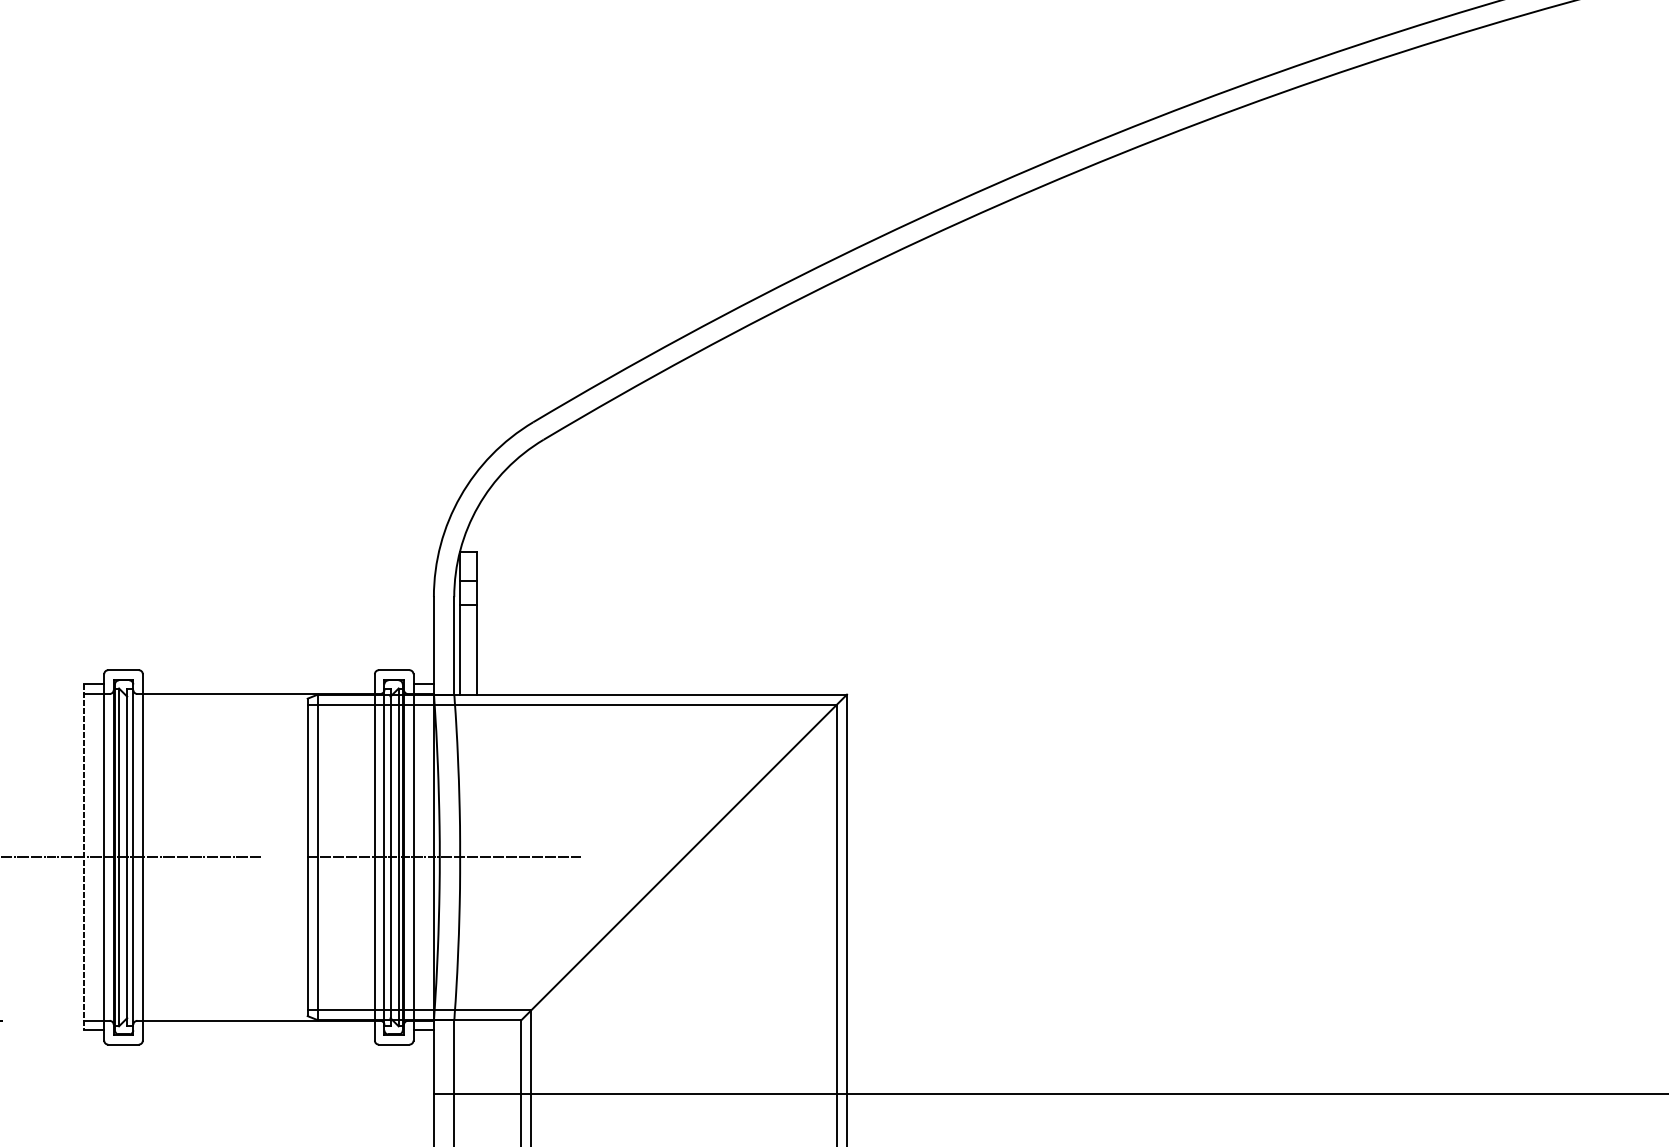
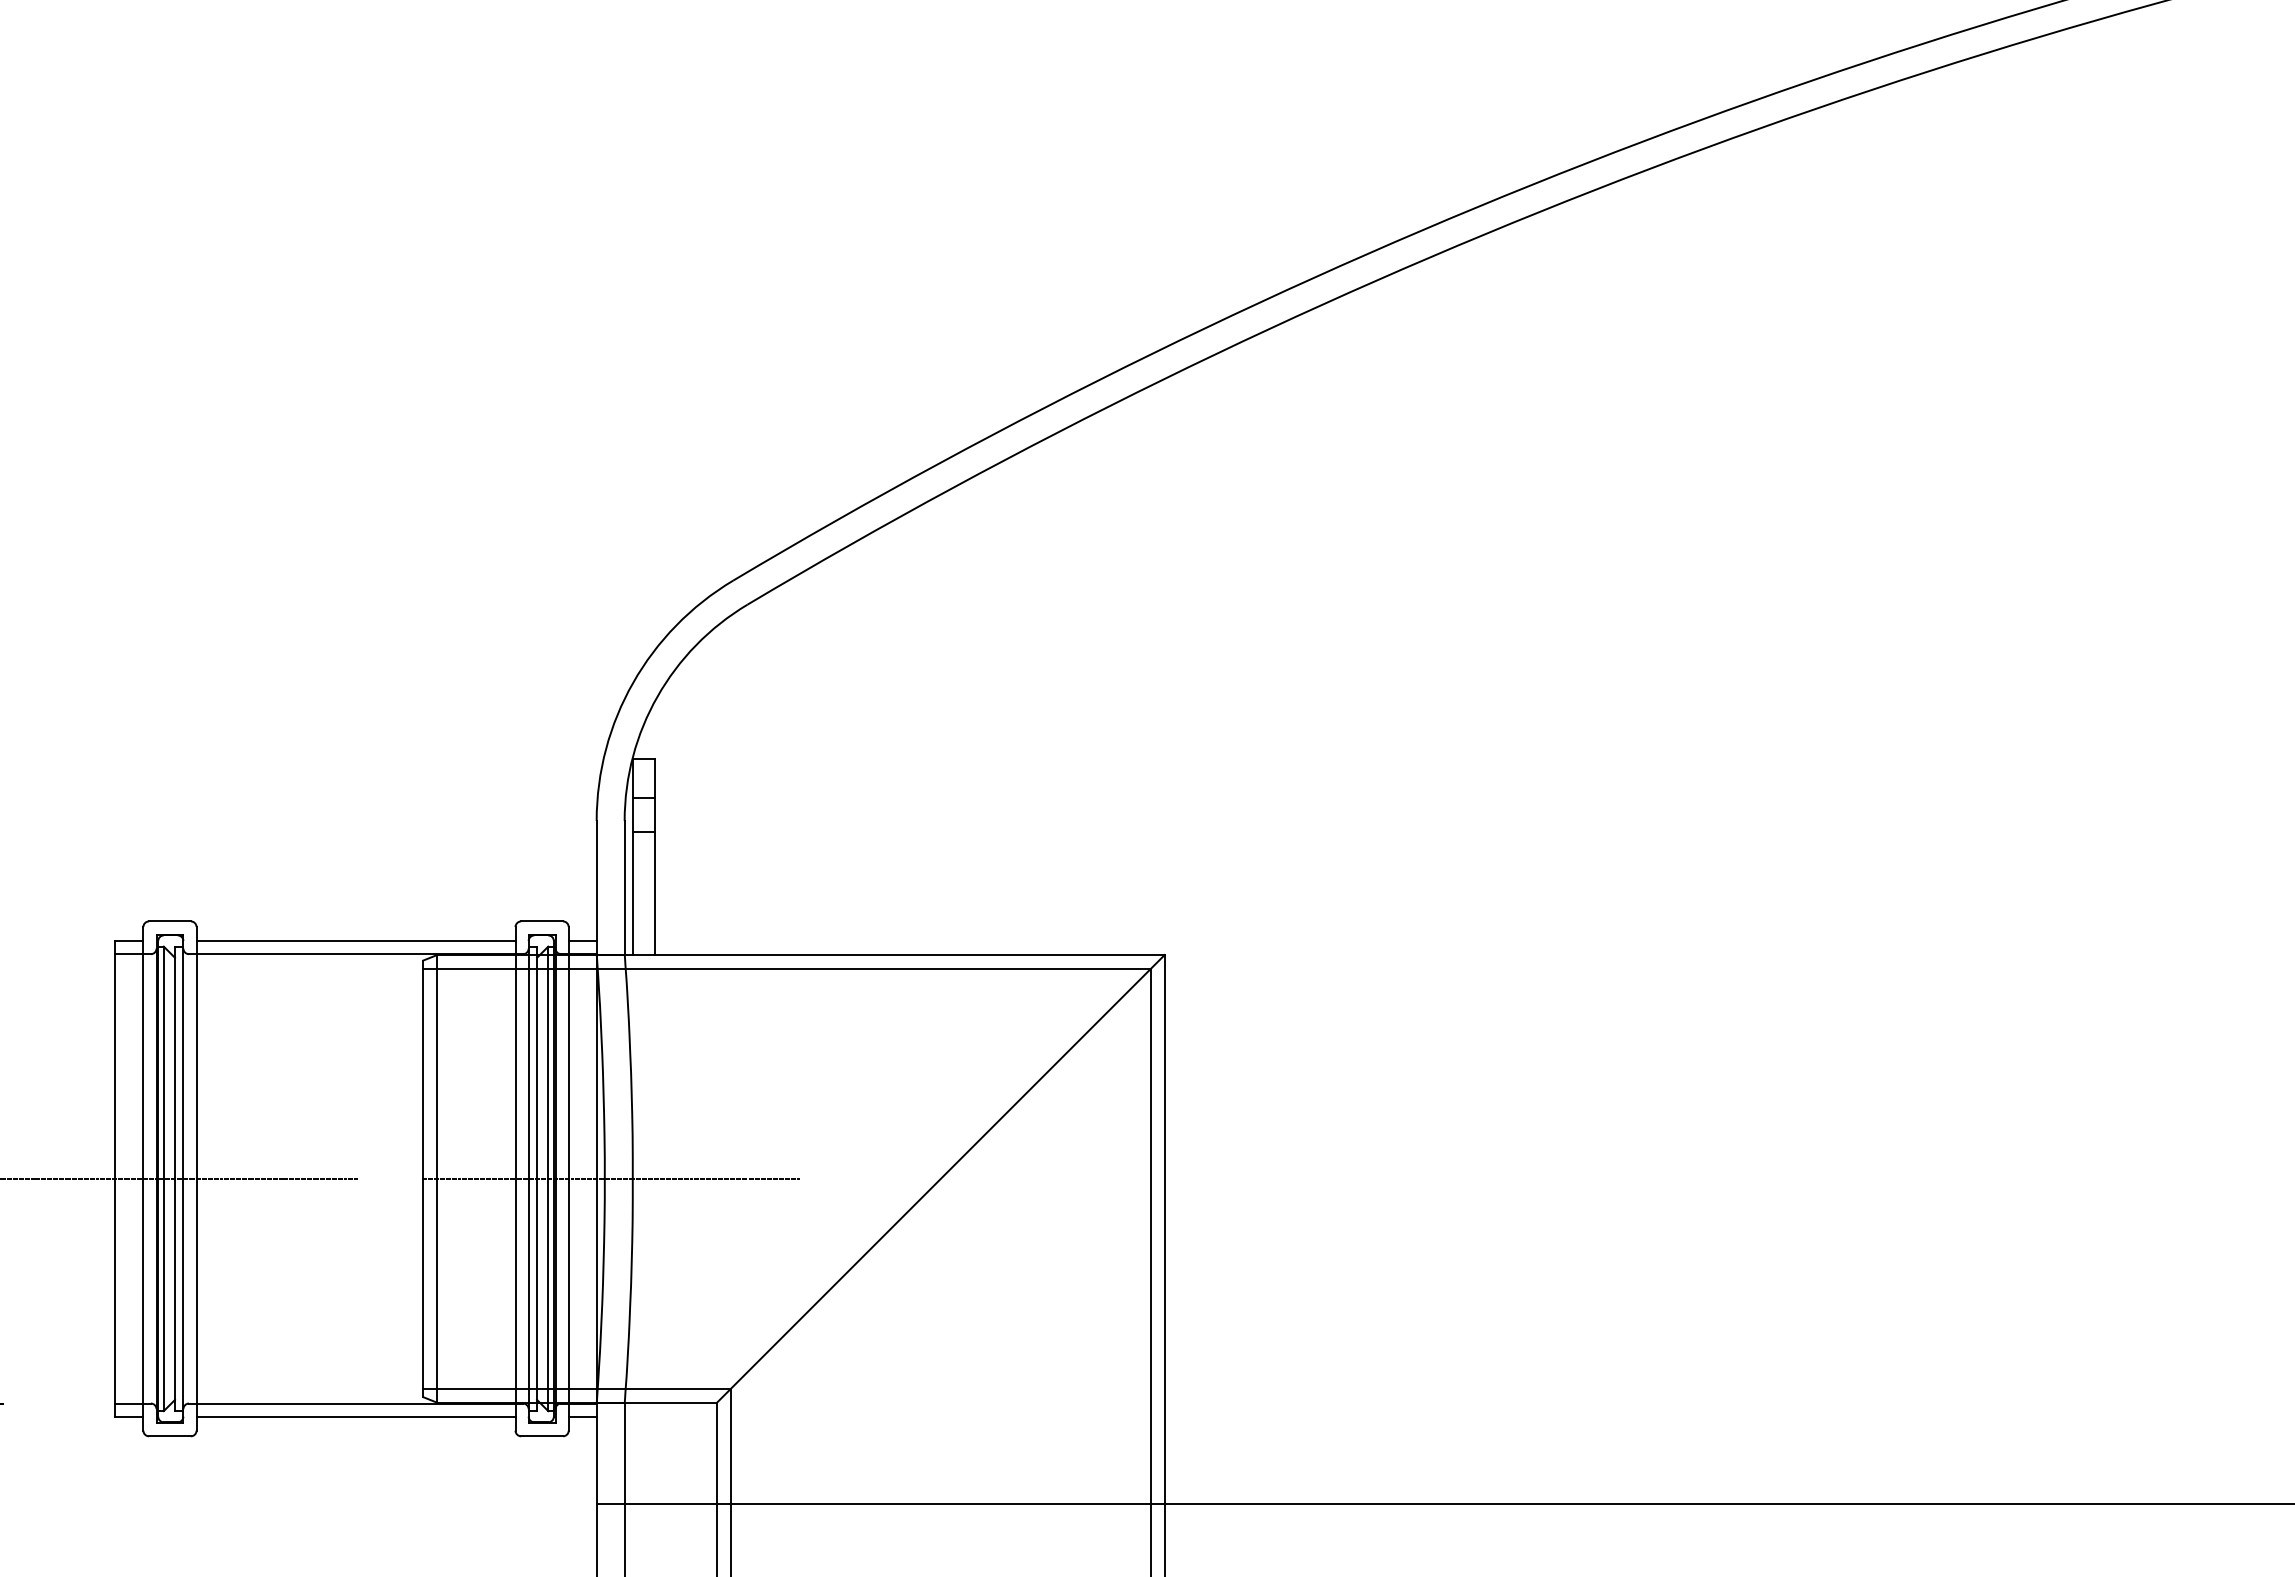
line: (258, 684) -> (355, 941), added
line: (83, 857) -> (115, 1178), dashed -> solid
line: (258, 1030) -> (355, 1416), added

